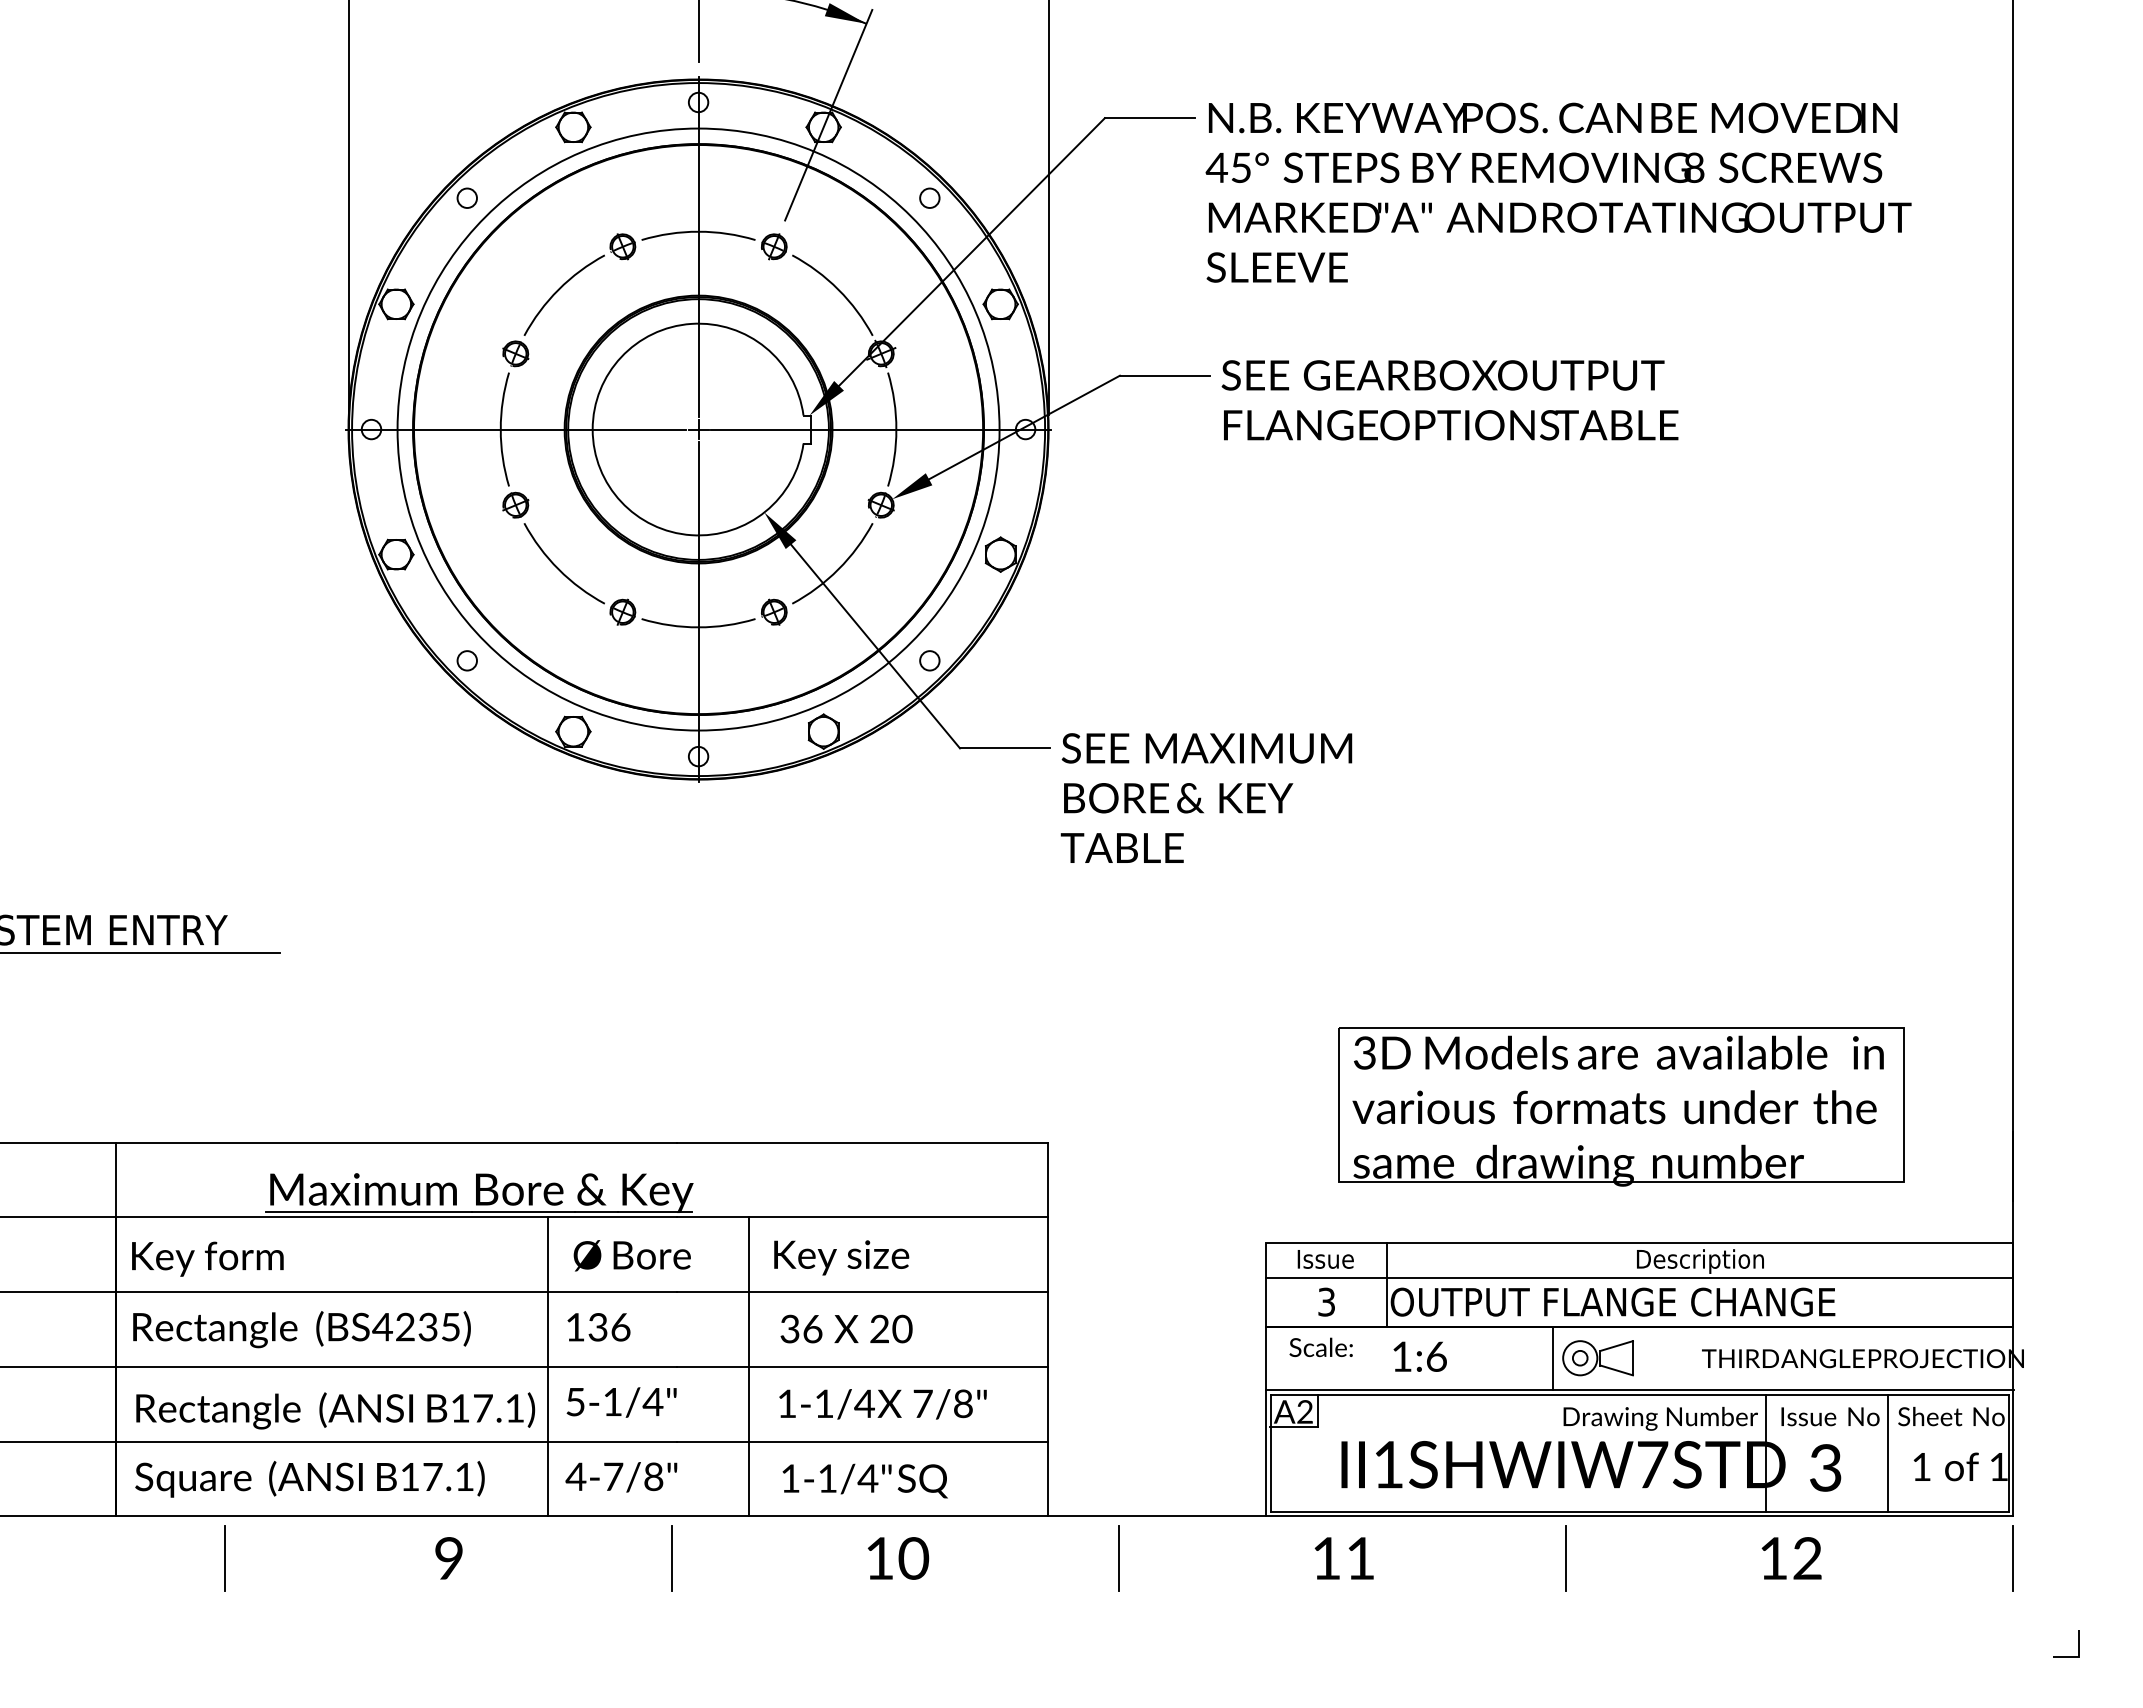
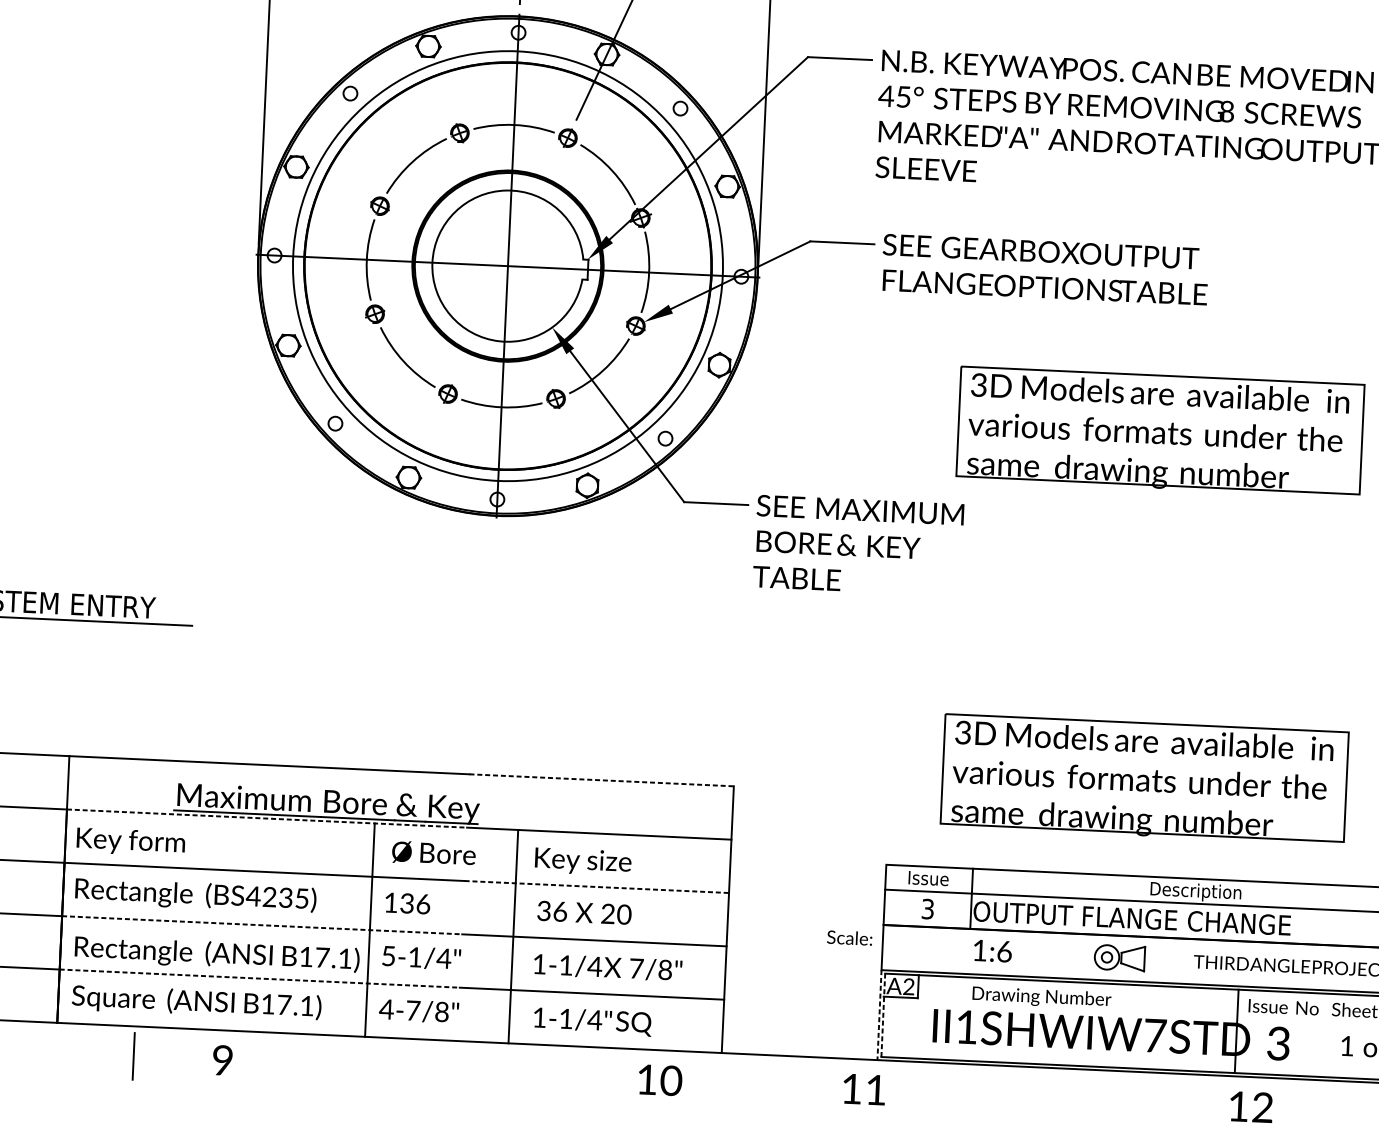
part: (1621, 619) -> (1160, 431), added
line: (862, 1142) -> (601, 780), solid -> dashed
line: (397, 1217) -> (267, 818), solid -> dashed
line: (862, 1292) -> (597, 887), solid -> dashed
text: (1320, 1347) -> (849, 938), moved
line: (1552, 1358) -> (1087, 956), removed
line: (397, 1366) -> (262, 924), solid -> dashed
text: (1660, 1418) -> (1041, 997), moved
line: (397, 1441) -> (260, 978), solid -> dashed
line: (1271, 1452) -> (883, 1014), solid -> dashed
line: (1265, 1453) -> (879, 1015), solid -> dashed
line: (1887, 1453) -> (1323, 1035), removed
text: (448, 1558) -> (222, 1060), moved
line: (672, 1558) -> (452, 1070), removed
text: (898, 1558) -> (660, 1080), moved
line: (1119, 1558) -> (771, 1085), removed
text: (1343, 1558) -> (863, 1089), moved
line: (1566, 1558) -> (1090, 1099), removed

